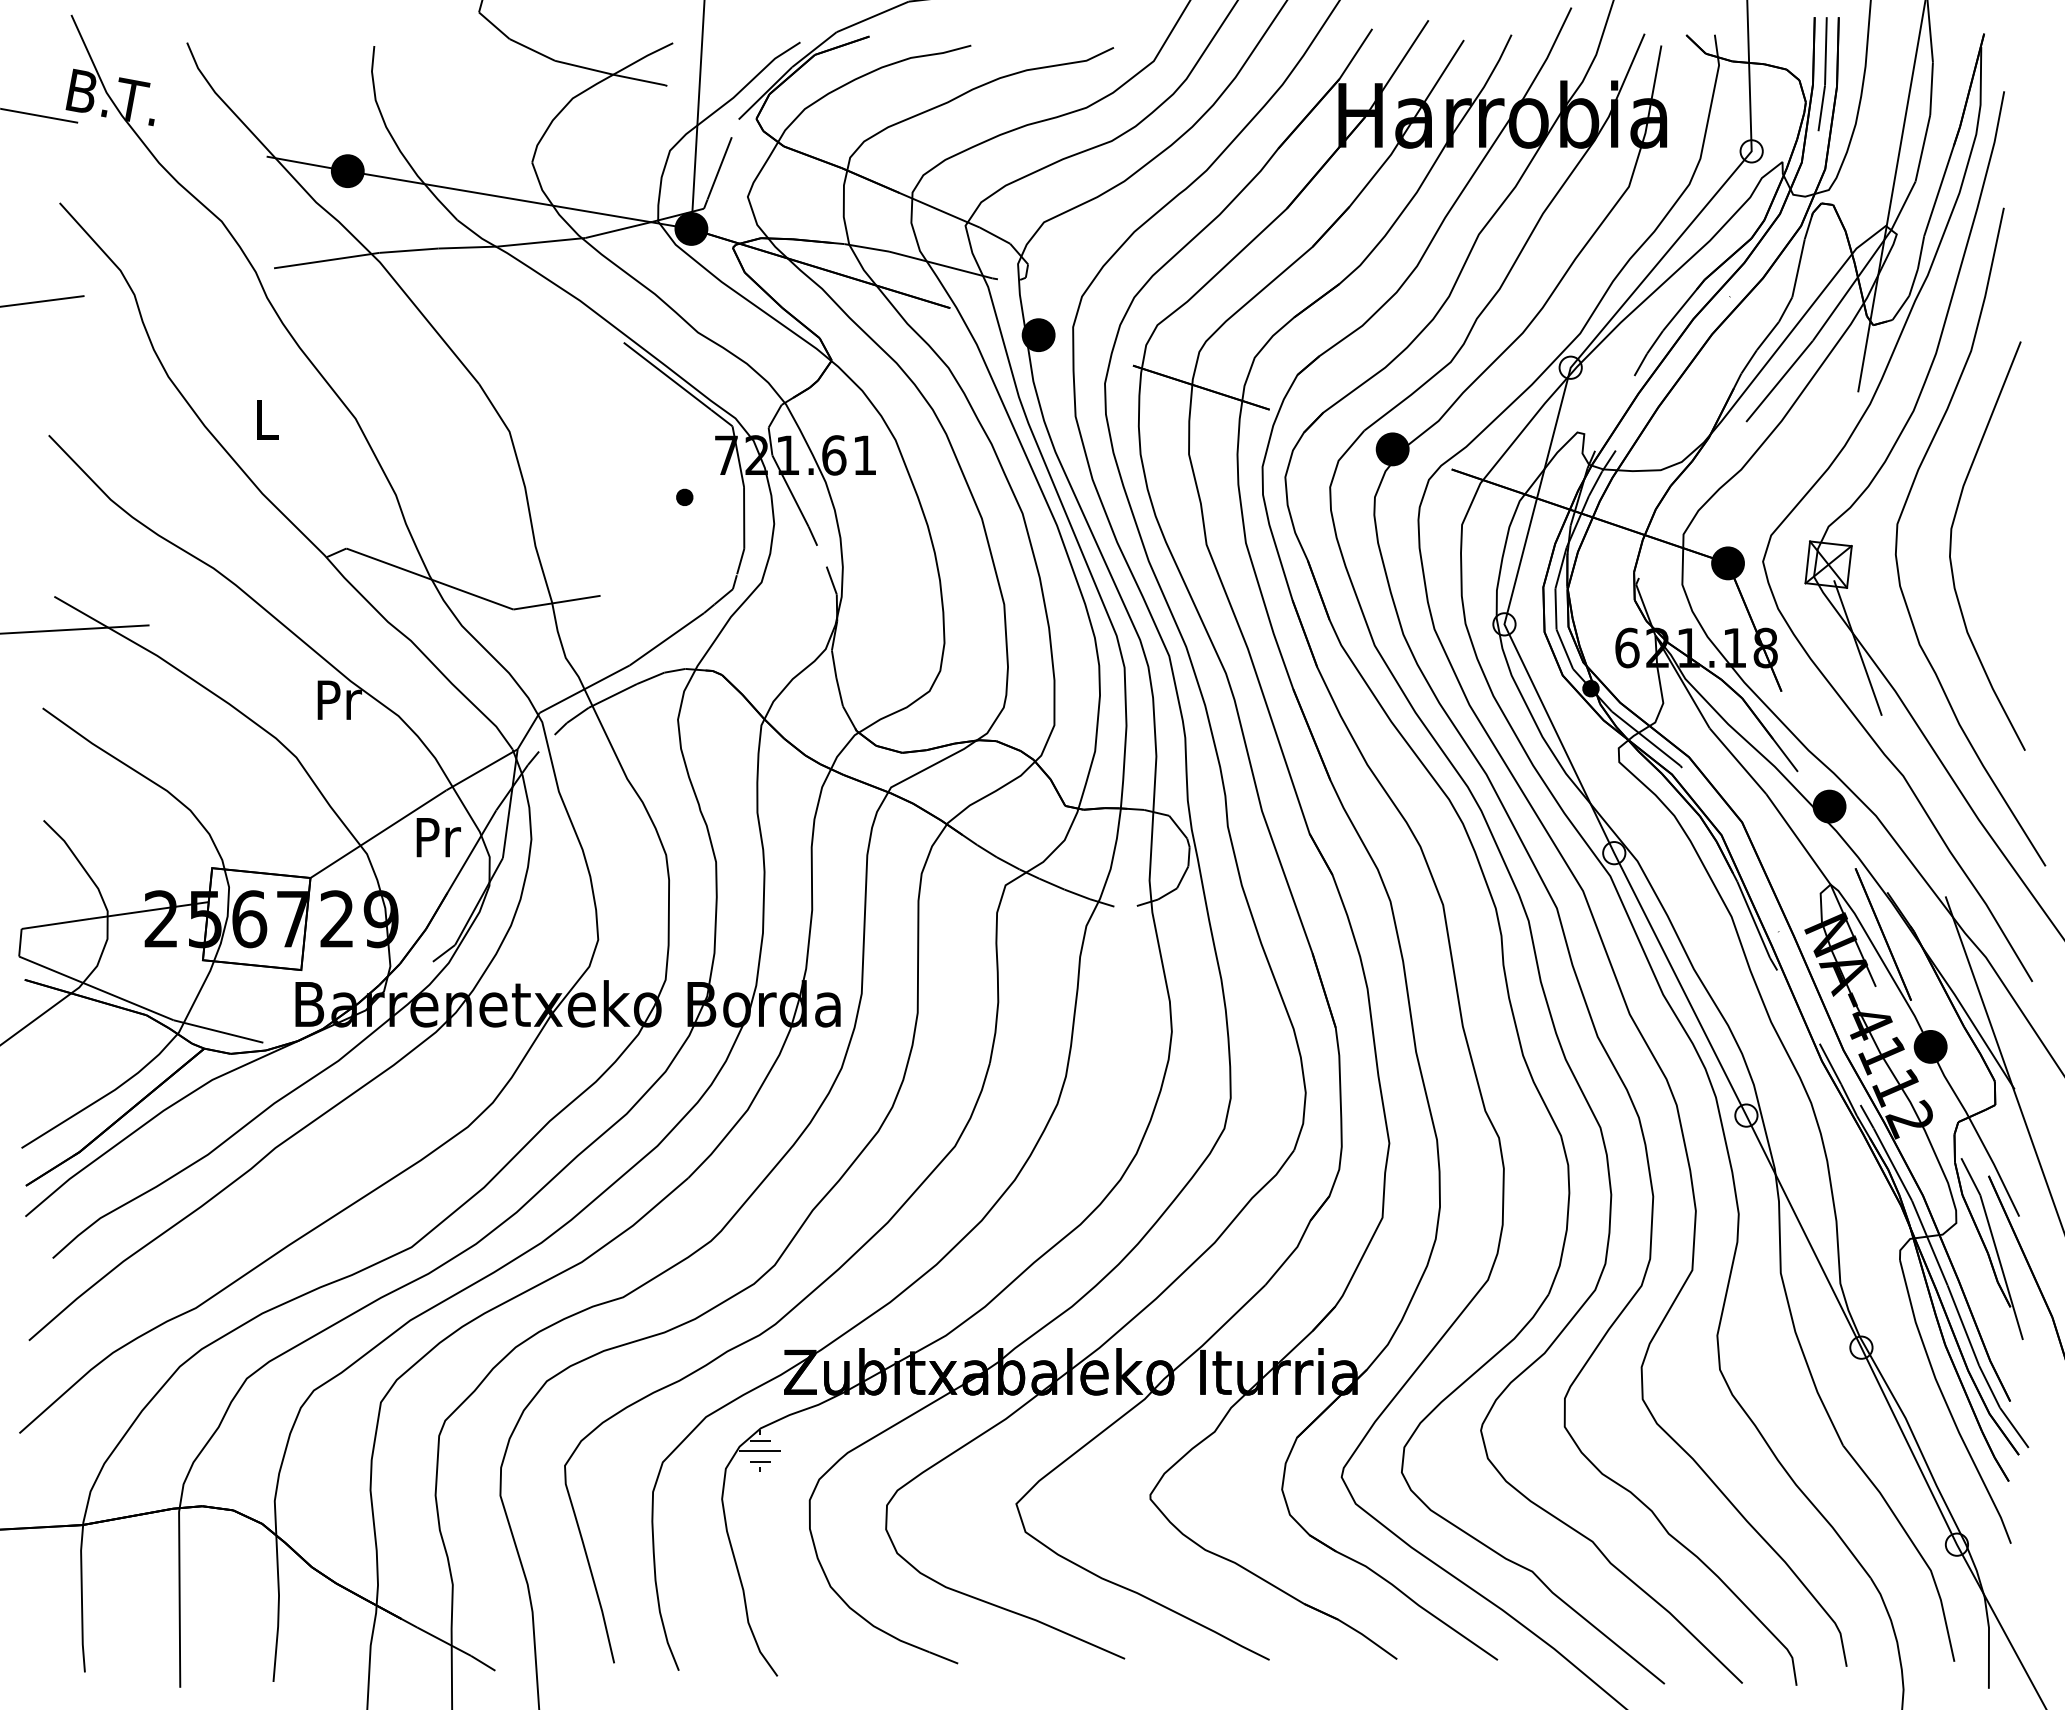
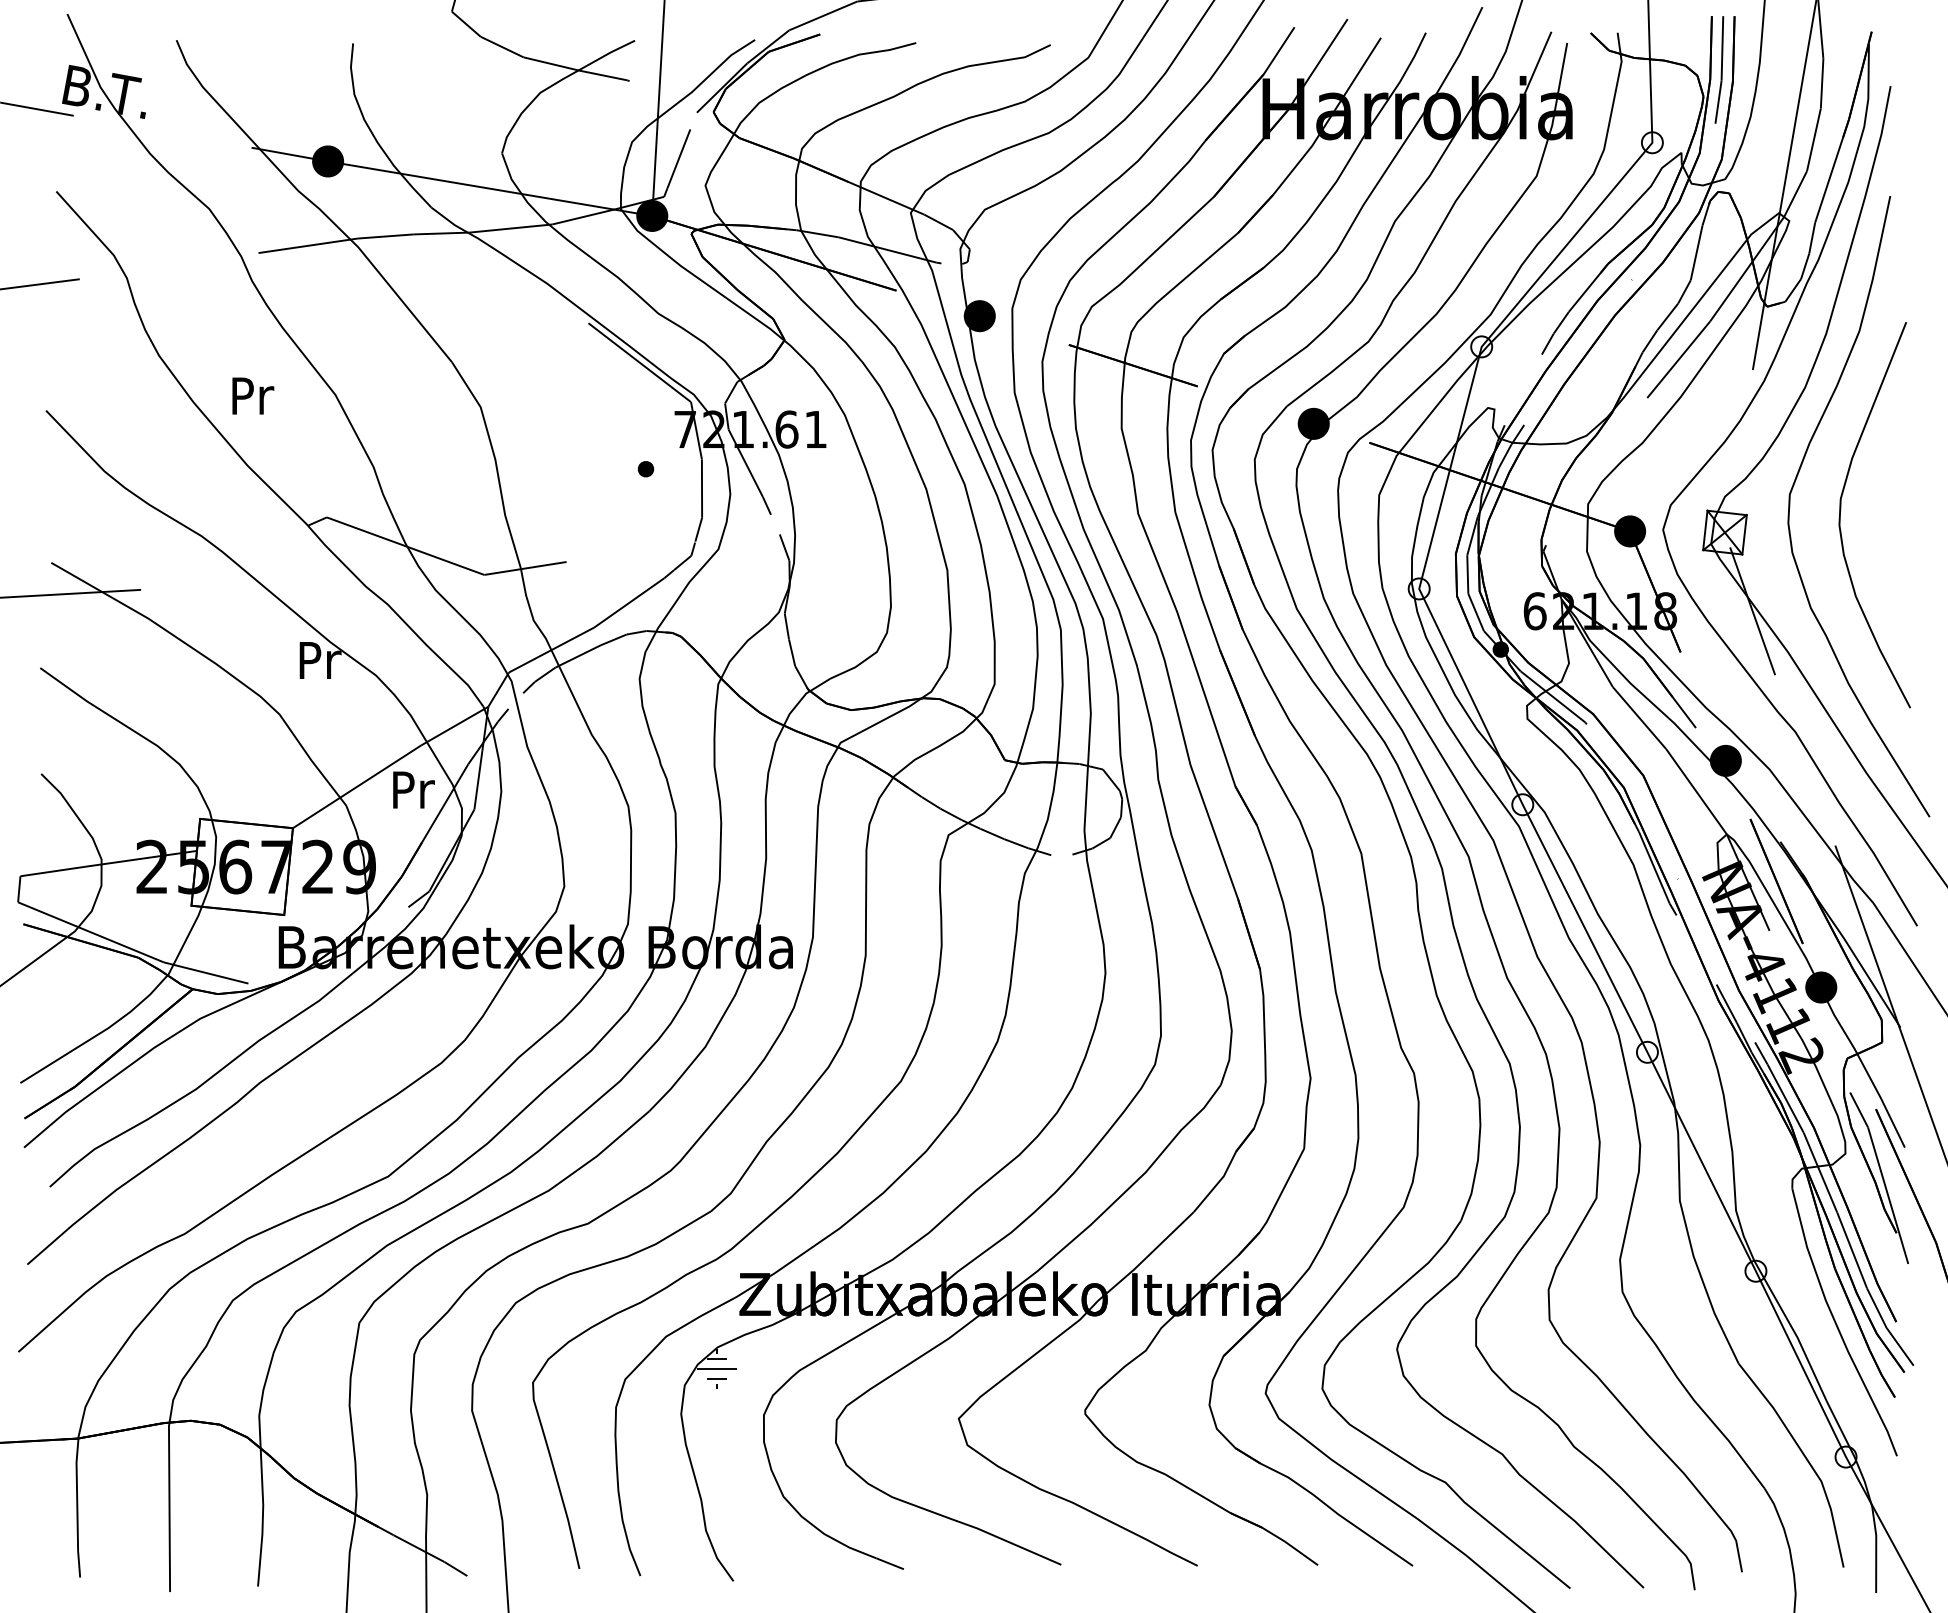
text: (268, 419) -> (253, 395), L -> Pr

